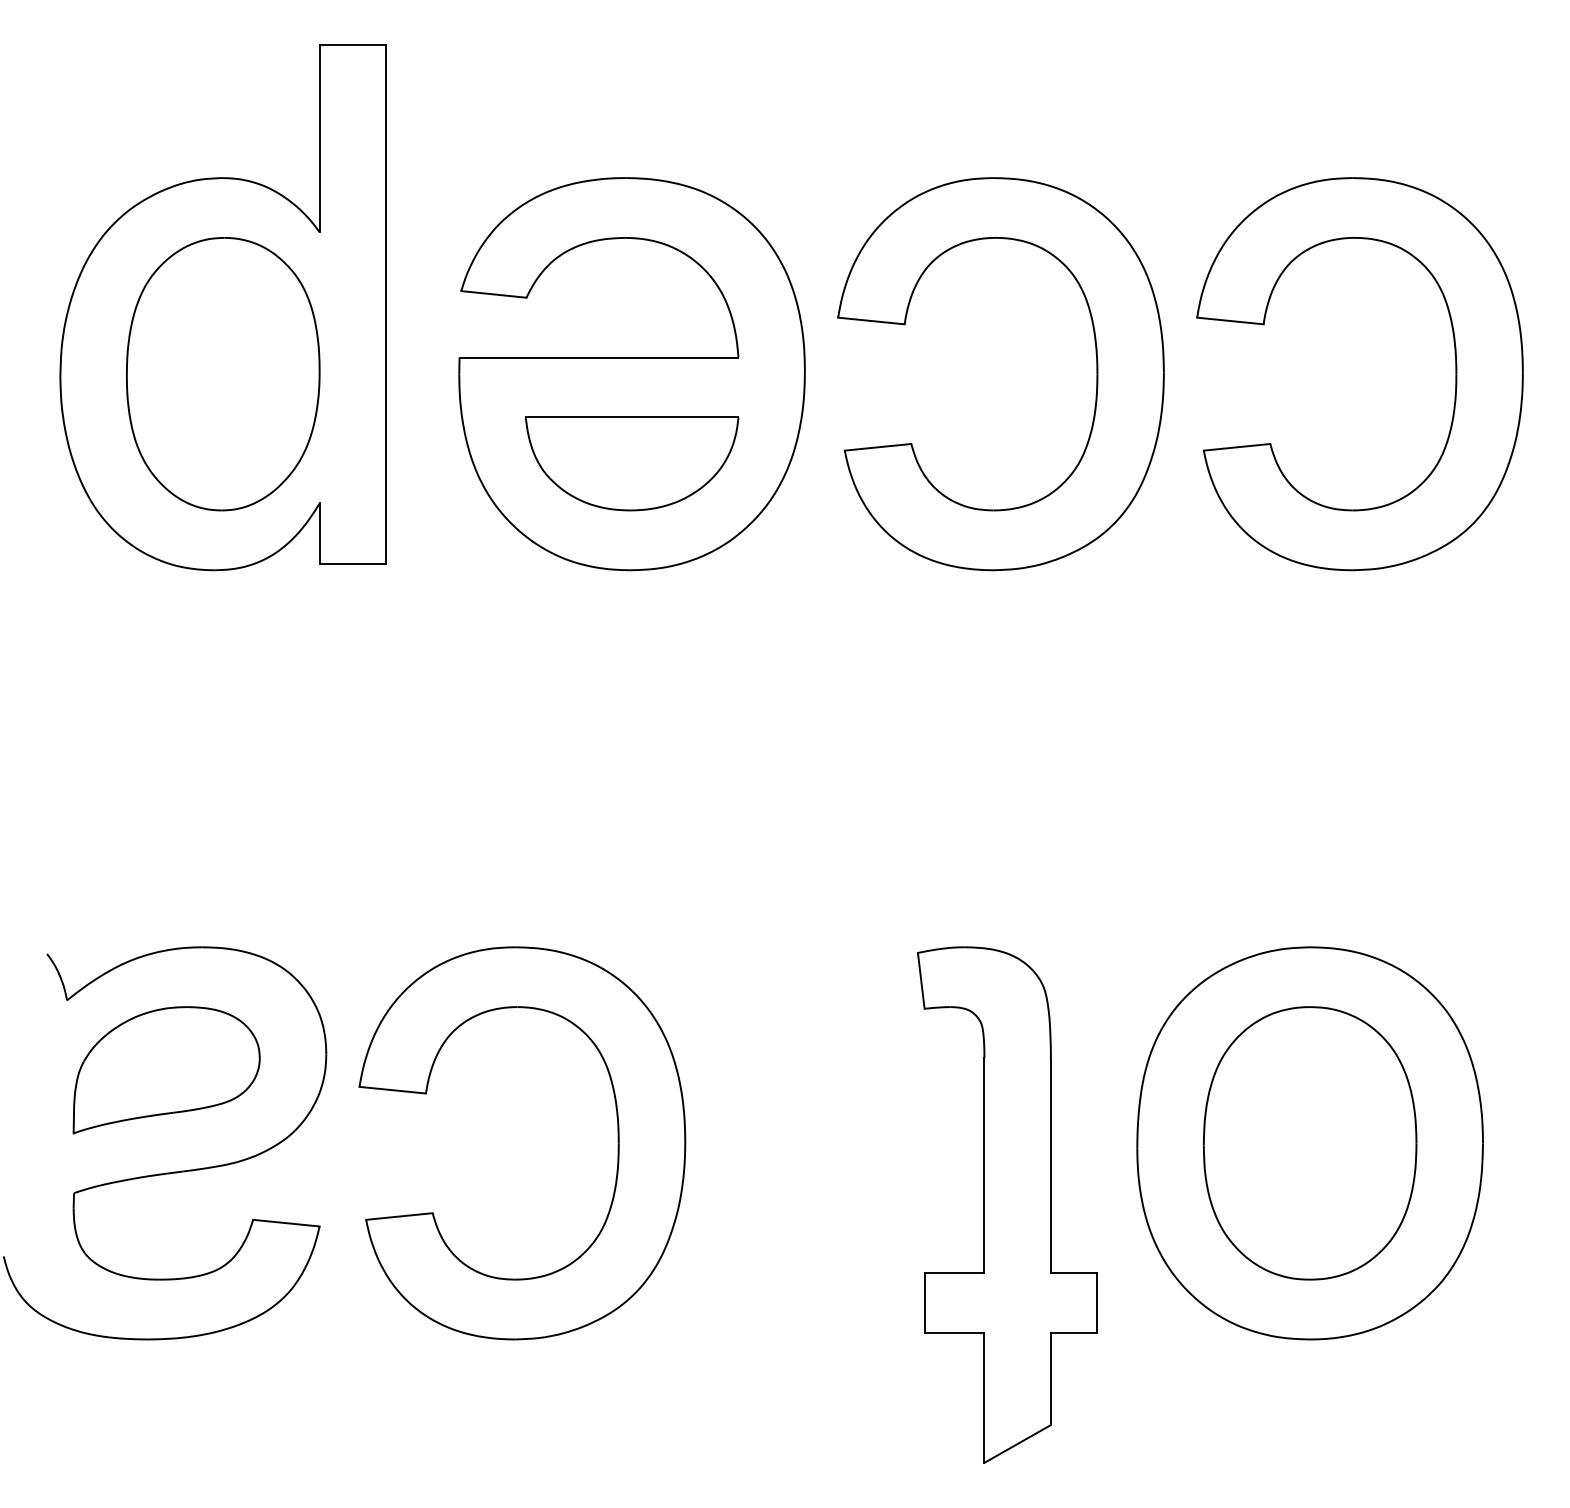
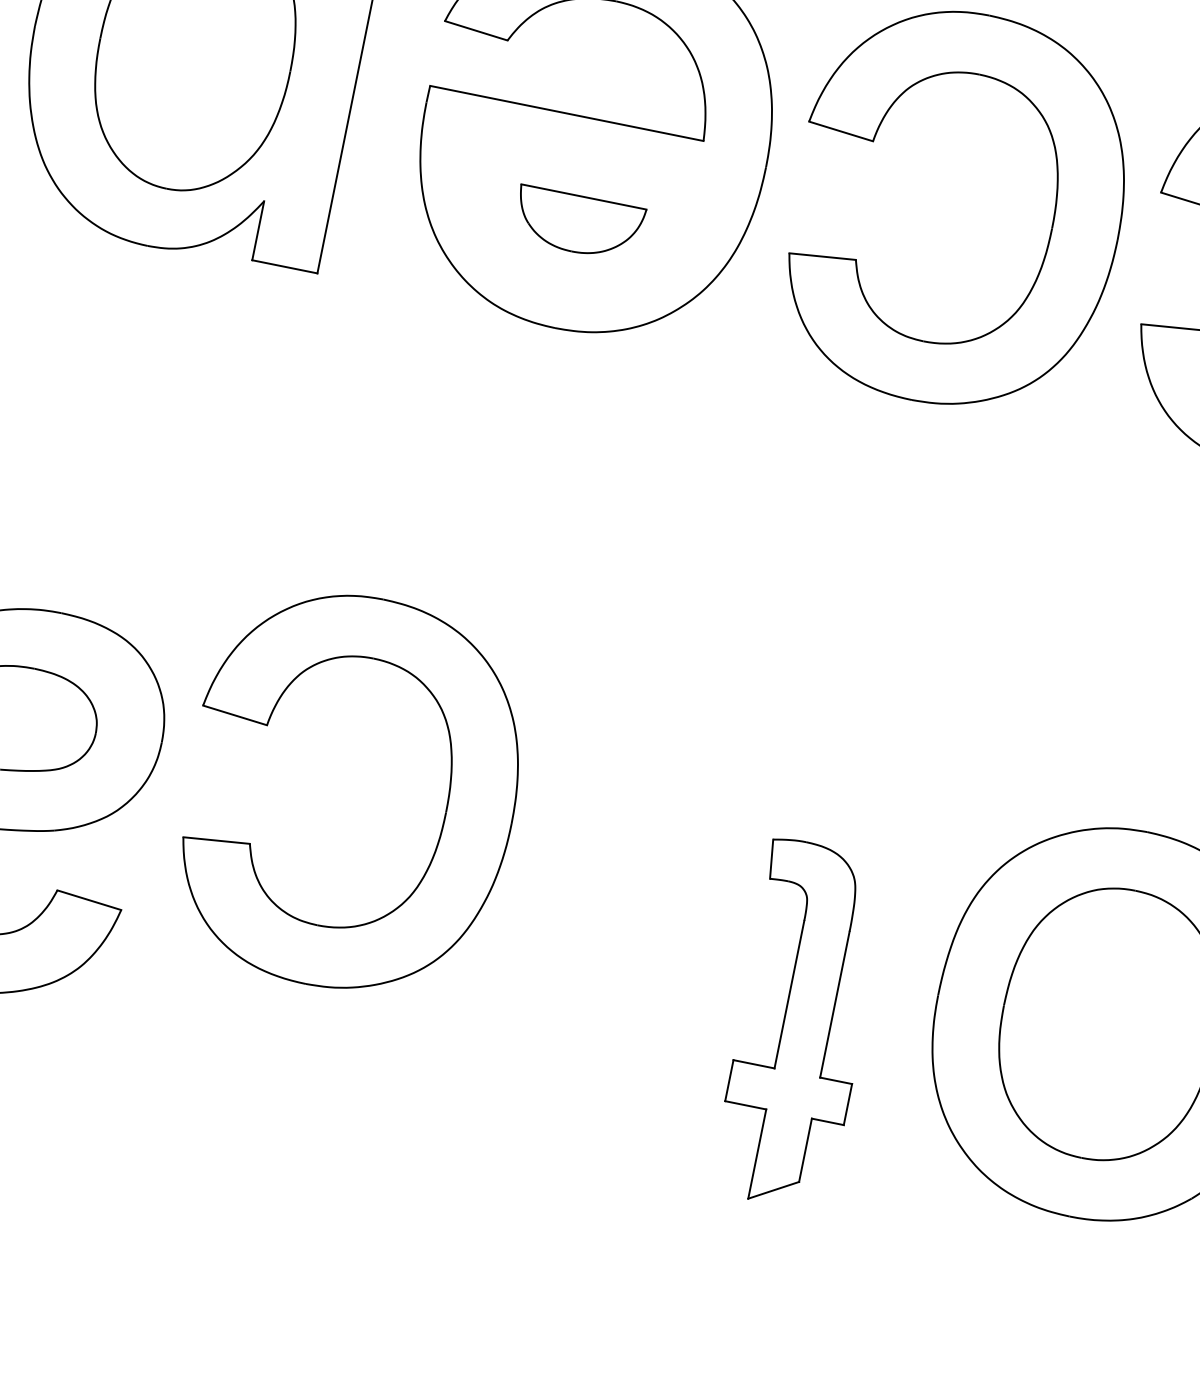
part: (632, 463) -> (578, 223), size x0.6
part: (617, 1143) -> (444, 812), moved
part: (1007, 1204) -> (799, 1024), size x0.7

